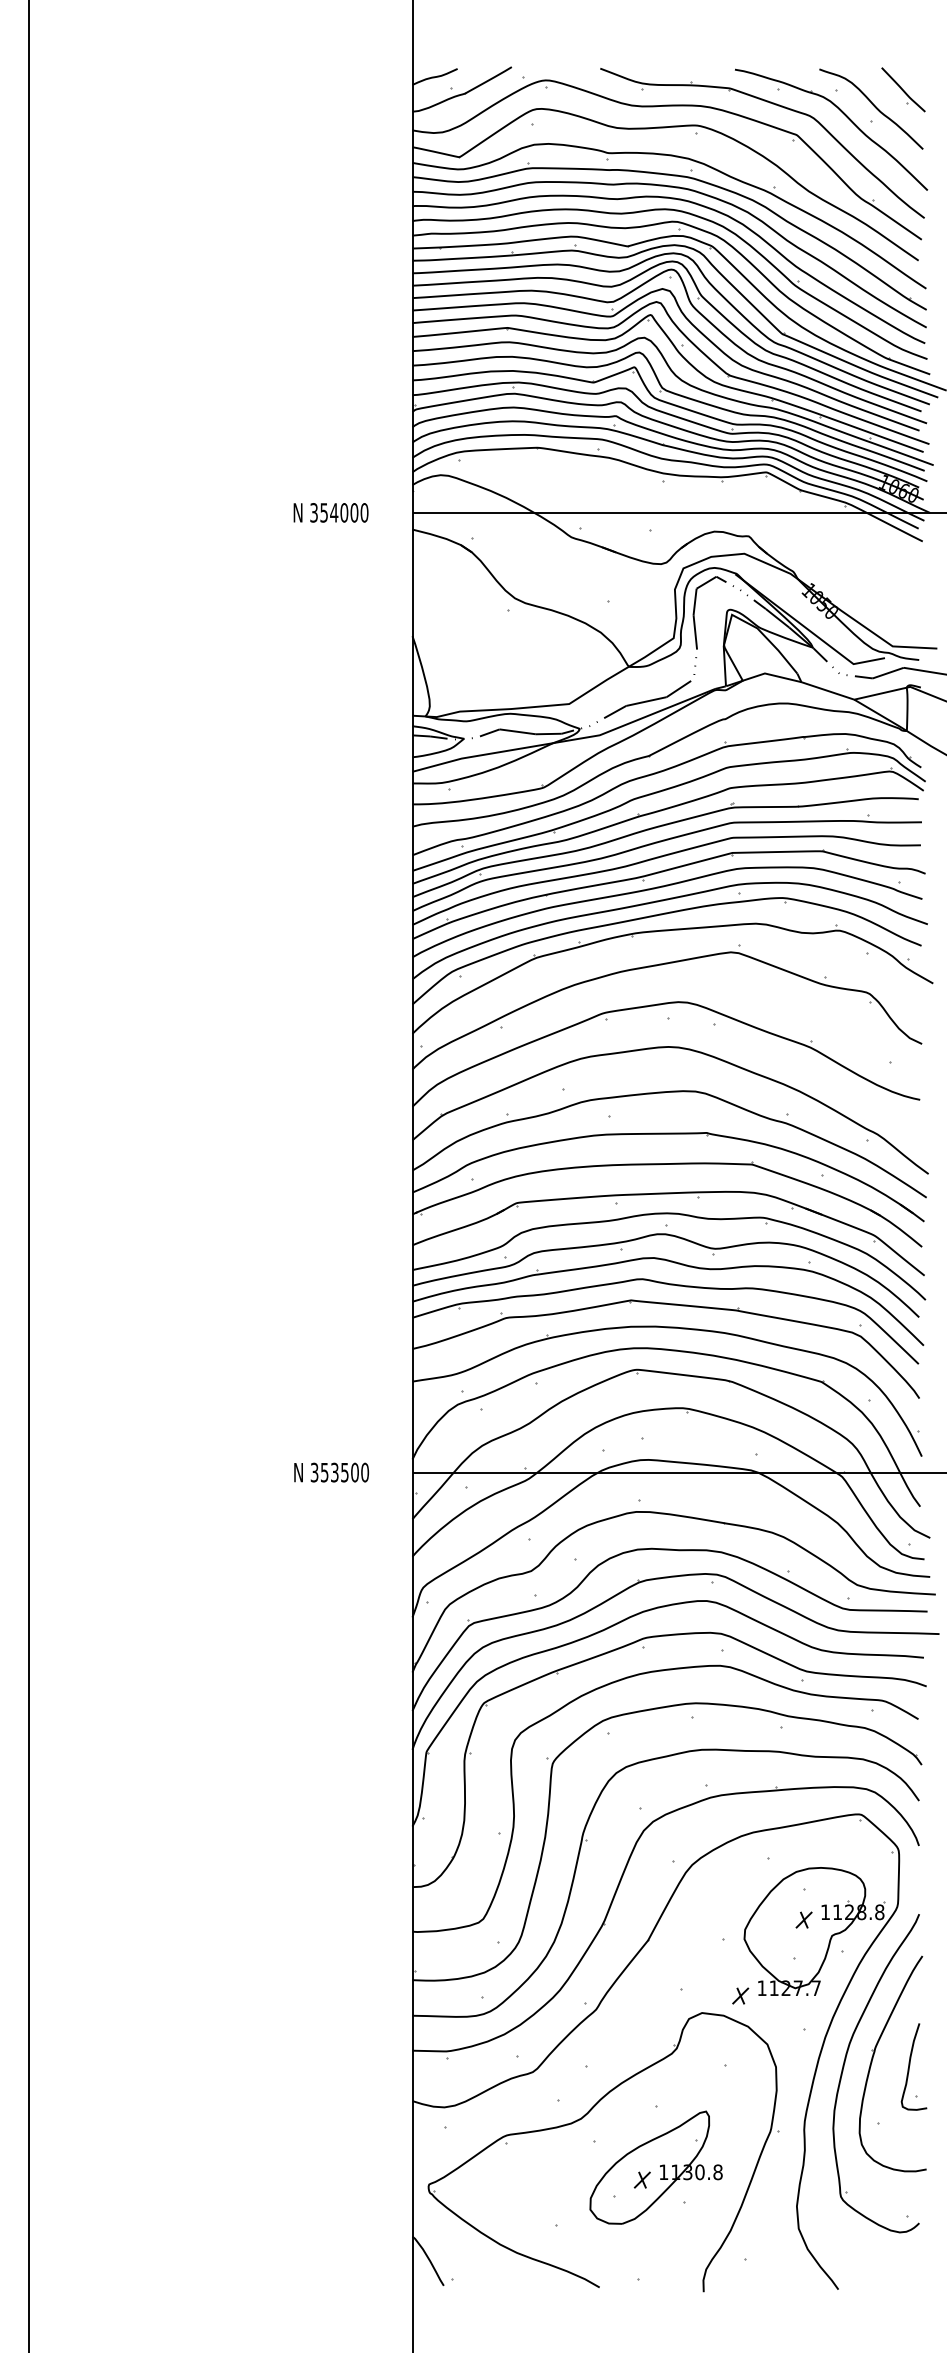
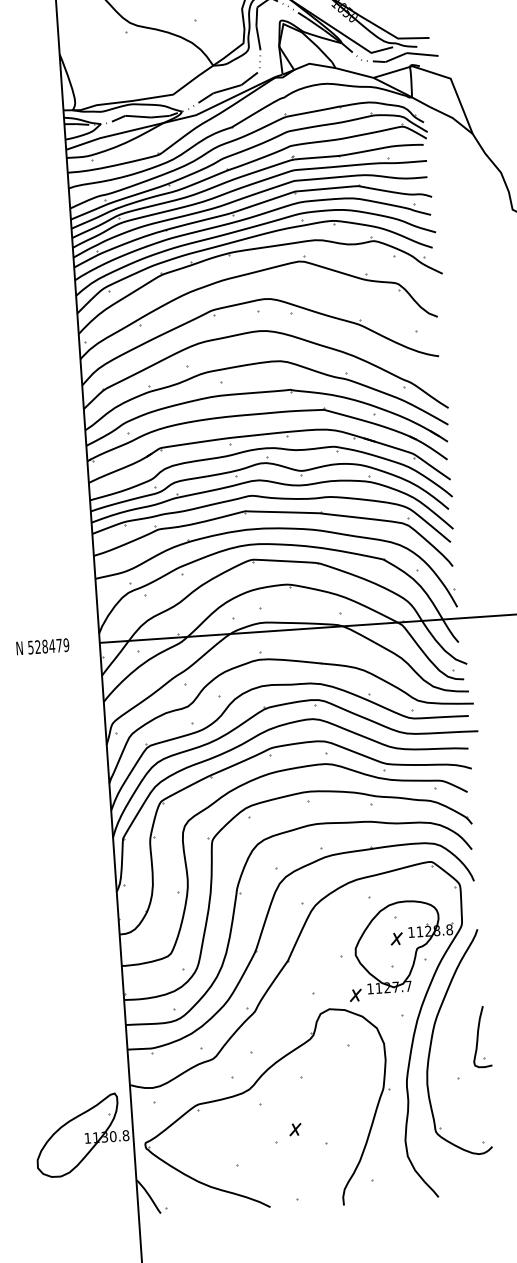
text: (339, 1472) -> (48, 646), 353500 -> 528479
part: (873, 2058) -> (452, 1033), removed
part: (655, 2167) -> (81, 1135), moved

